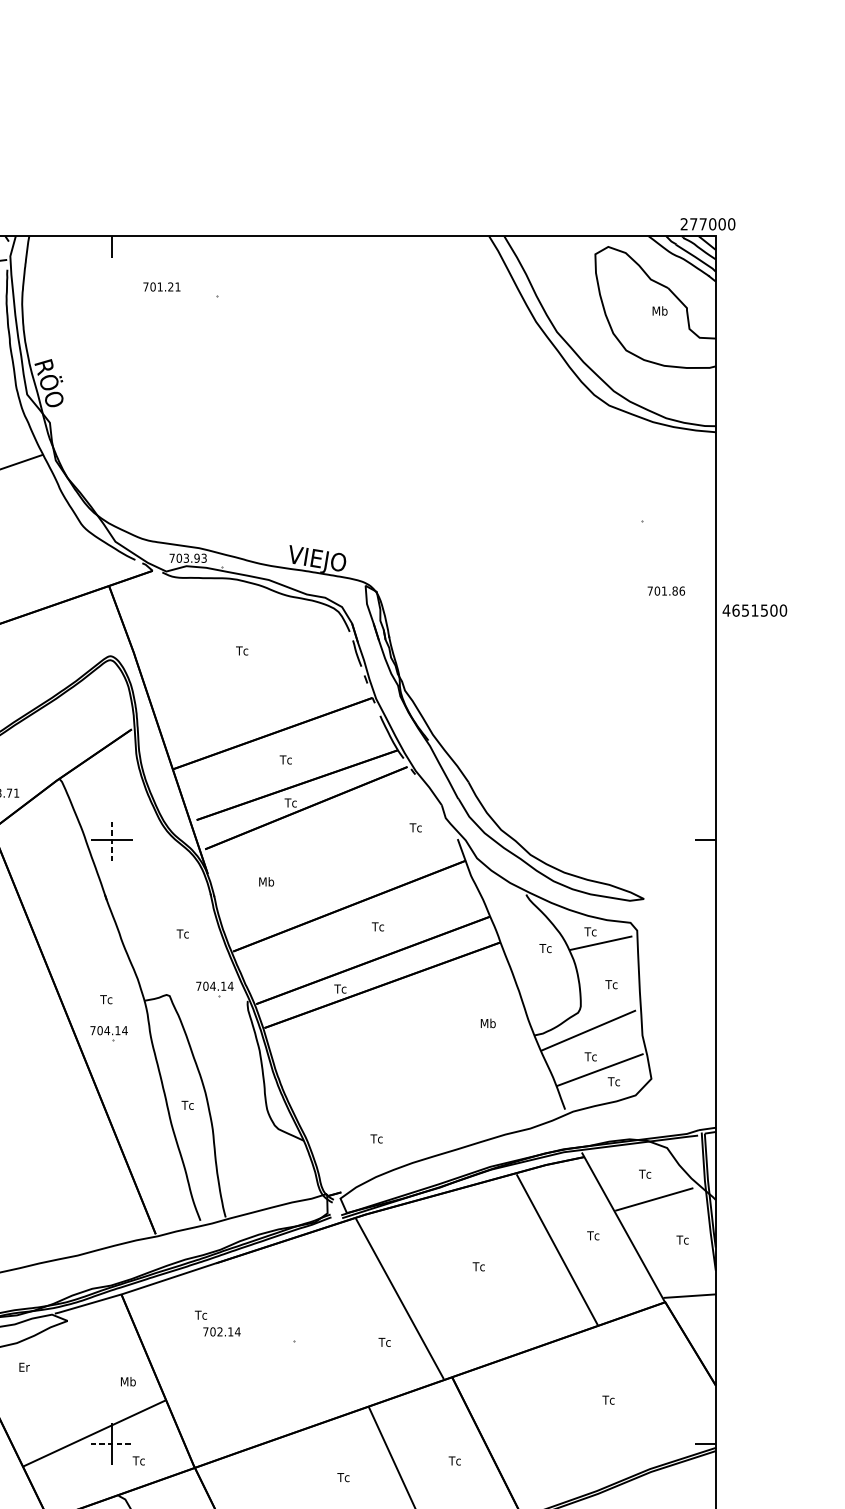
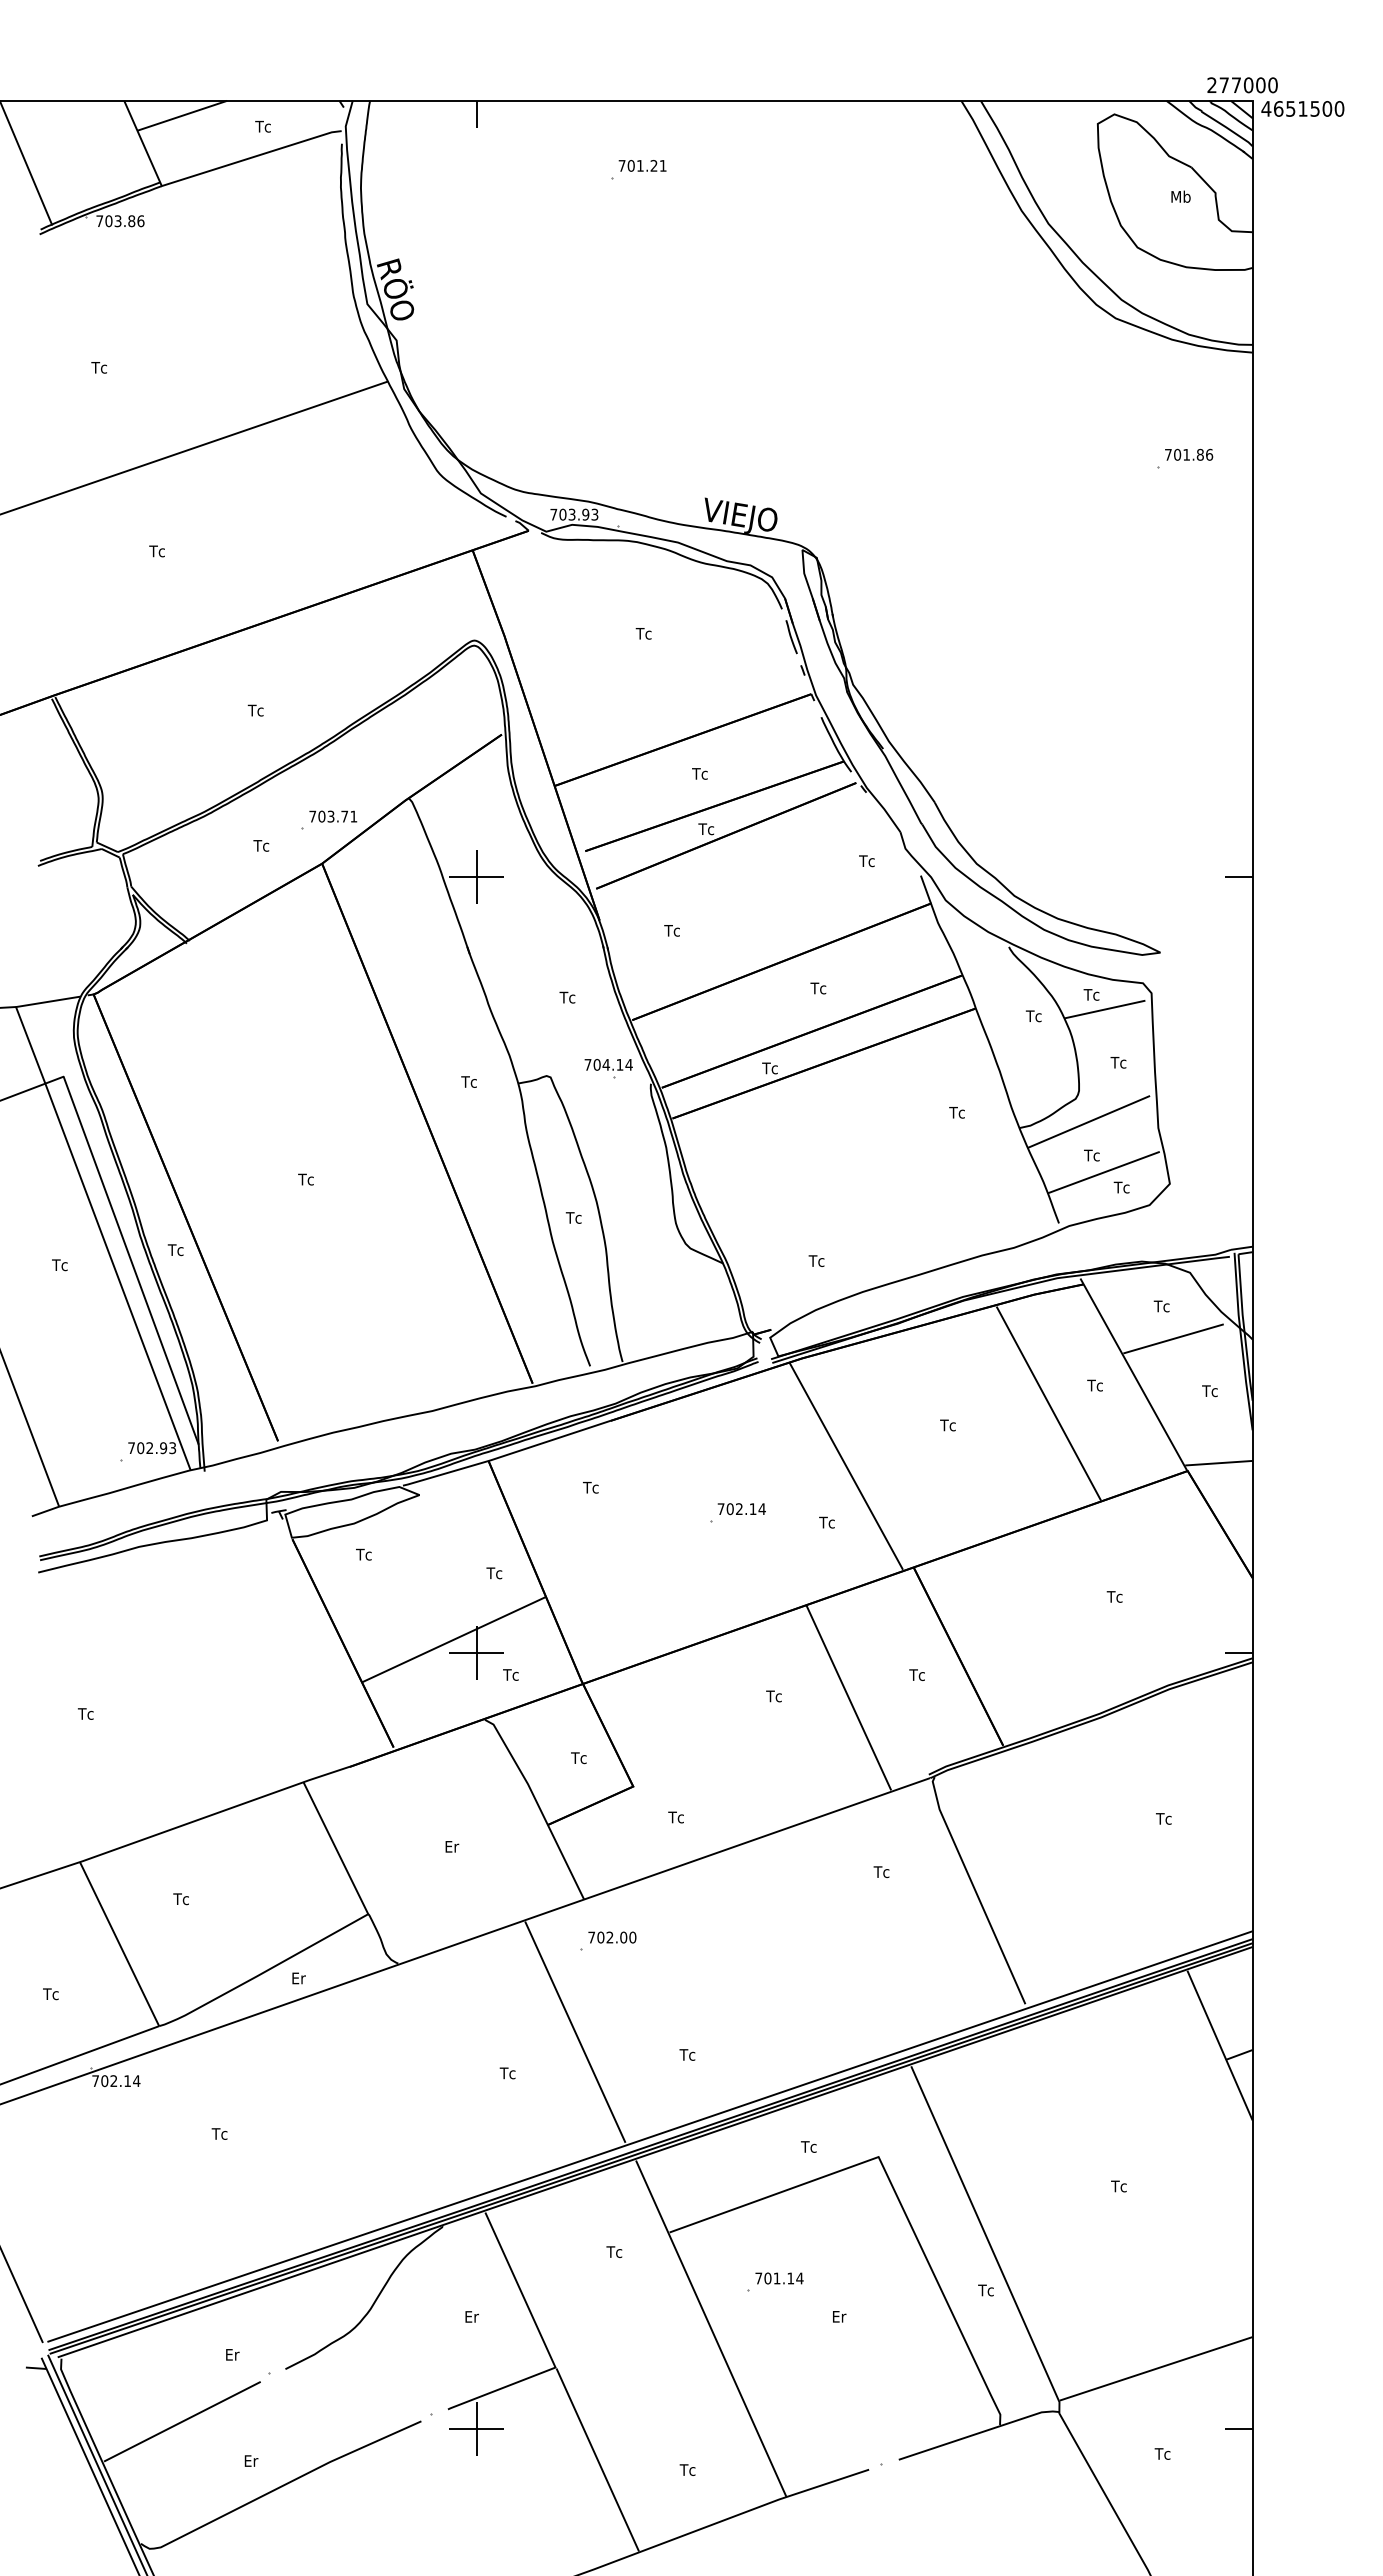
text: (161, 286) -> (642, 165), moved
text: (666, 590) -> (1189, 454), moved
text: (754, 610) -> (1302, 108), moved
line: (112, 839) -> (476, 876), dashed -> solid
text: (266, 881) -> (674, 930), Mb -> Tc
text: (487, 1023) -> (959, 1112), Mb -> Tc
part: (108, 1033) -> (472, 1125), removed
text: (221, 1332) -> (741, 1509), moved
text: (24, 1367) -> (363, 1554), Er -> Tc
text: (127, 1381) -> (496, 1573), Mb -> Tc
line: (112, 1444) -> (476, 1653), dashed -> solid

